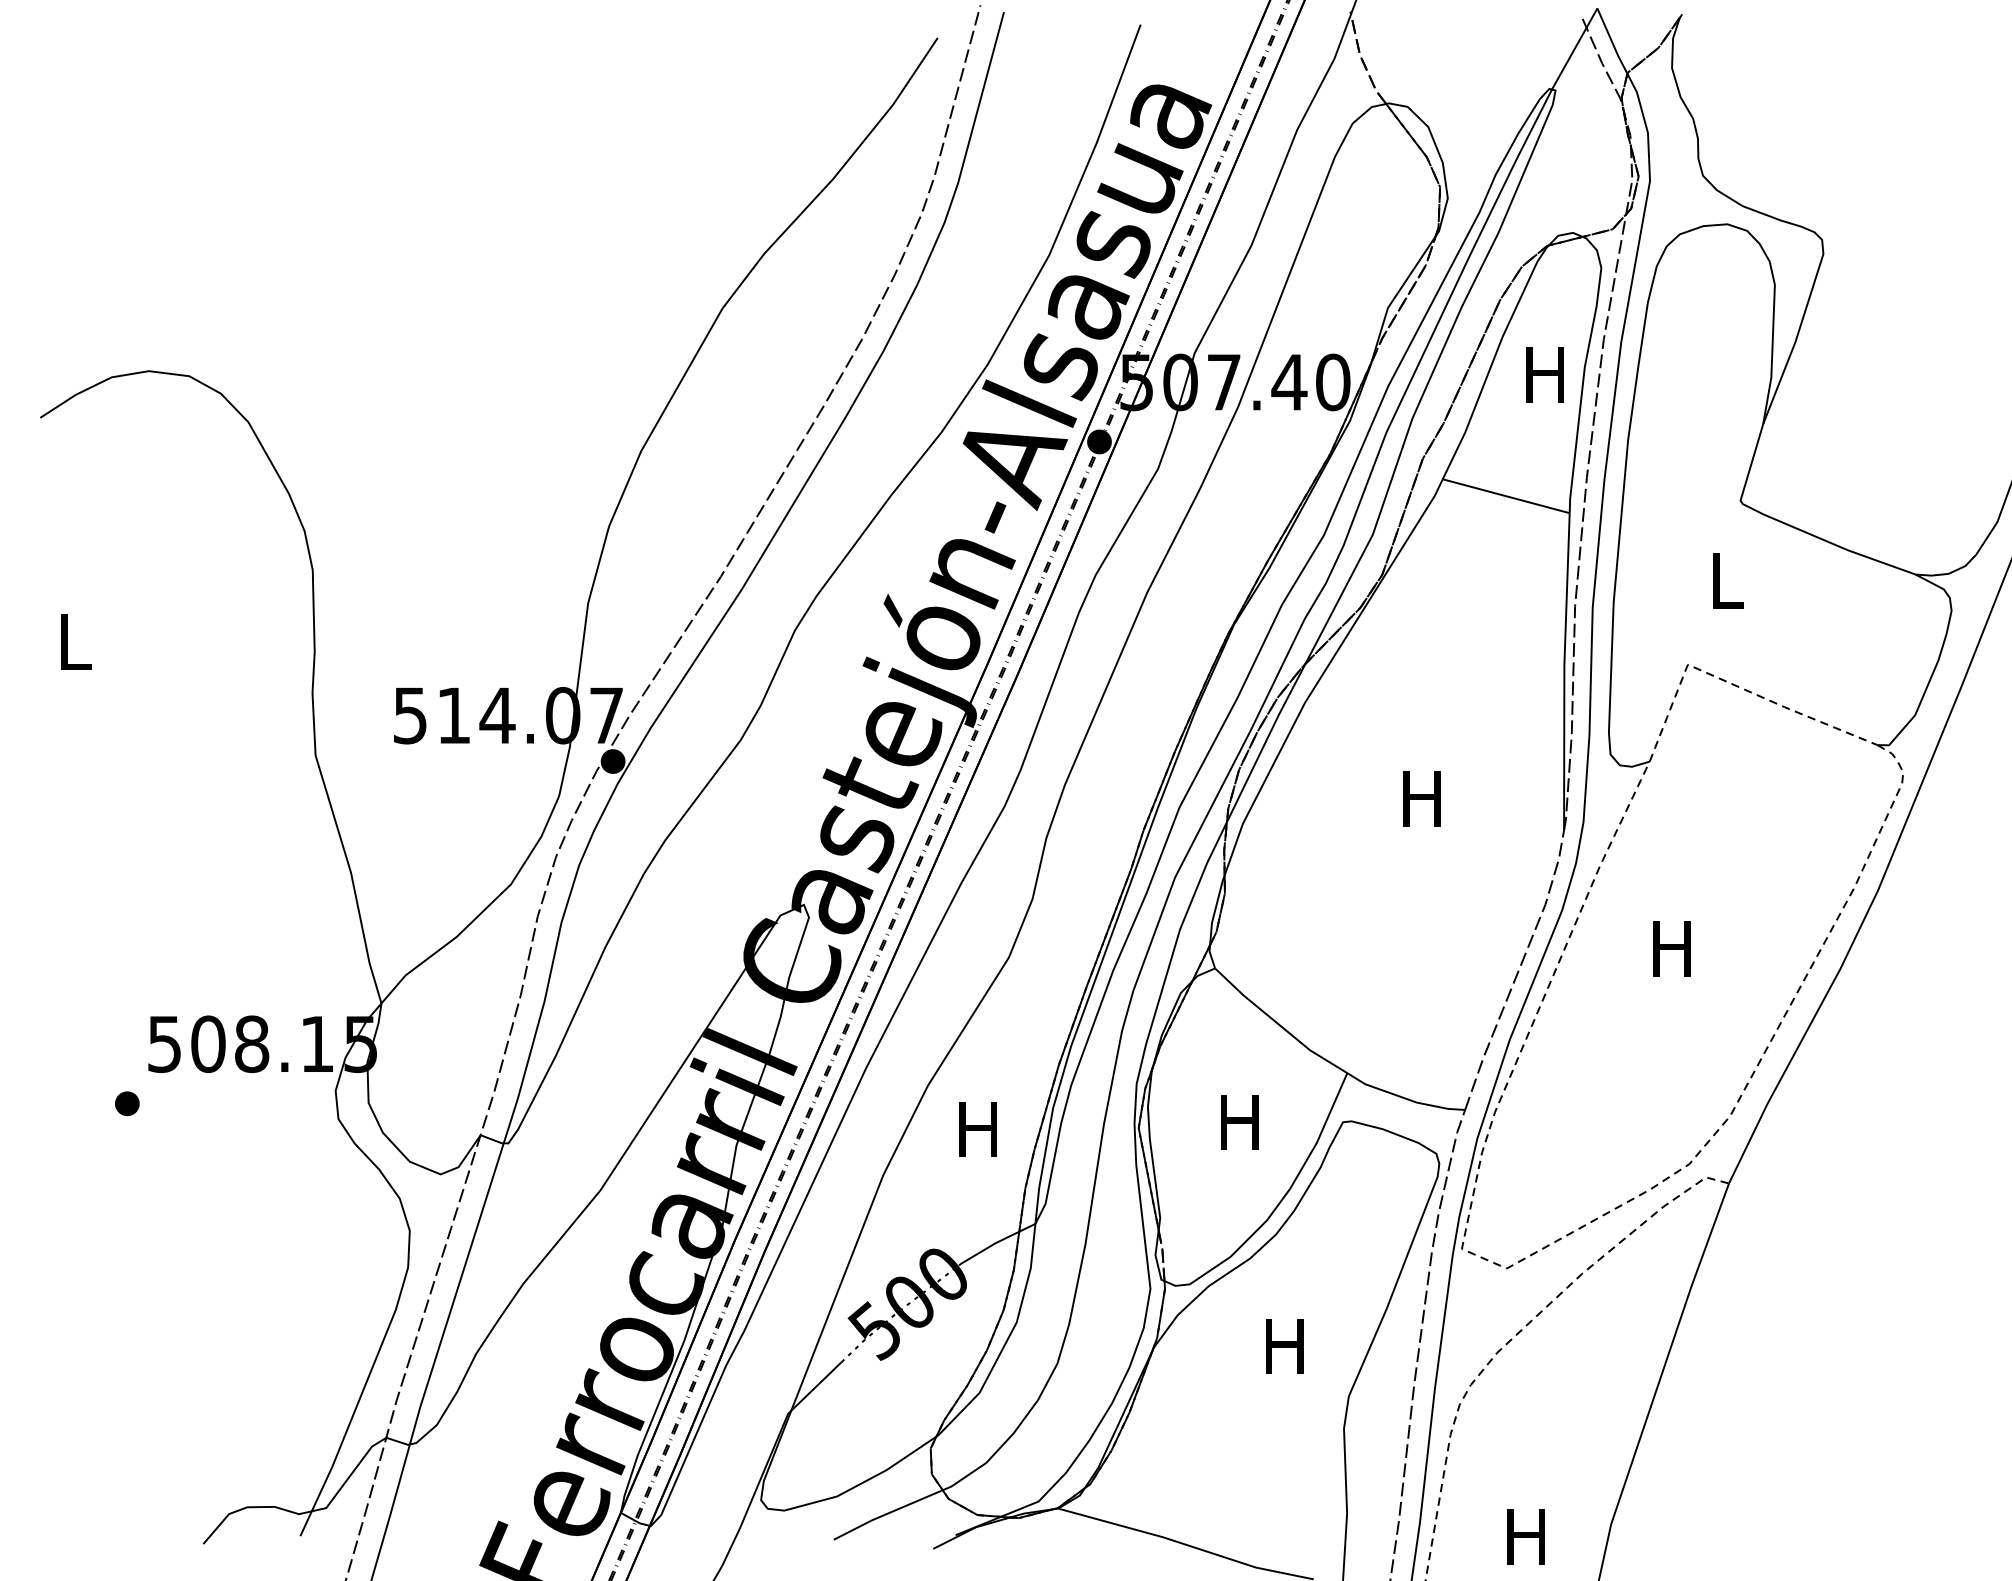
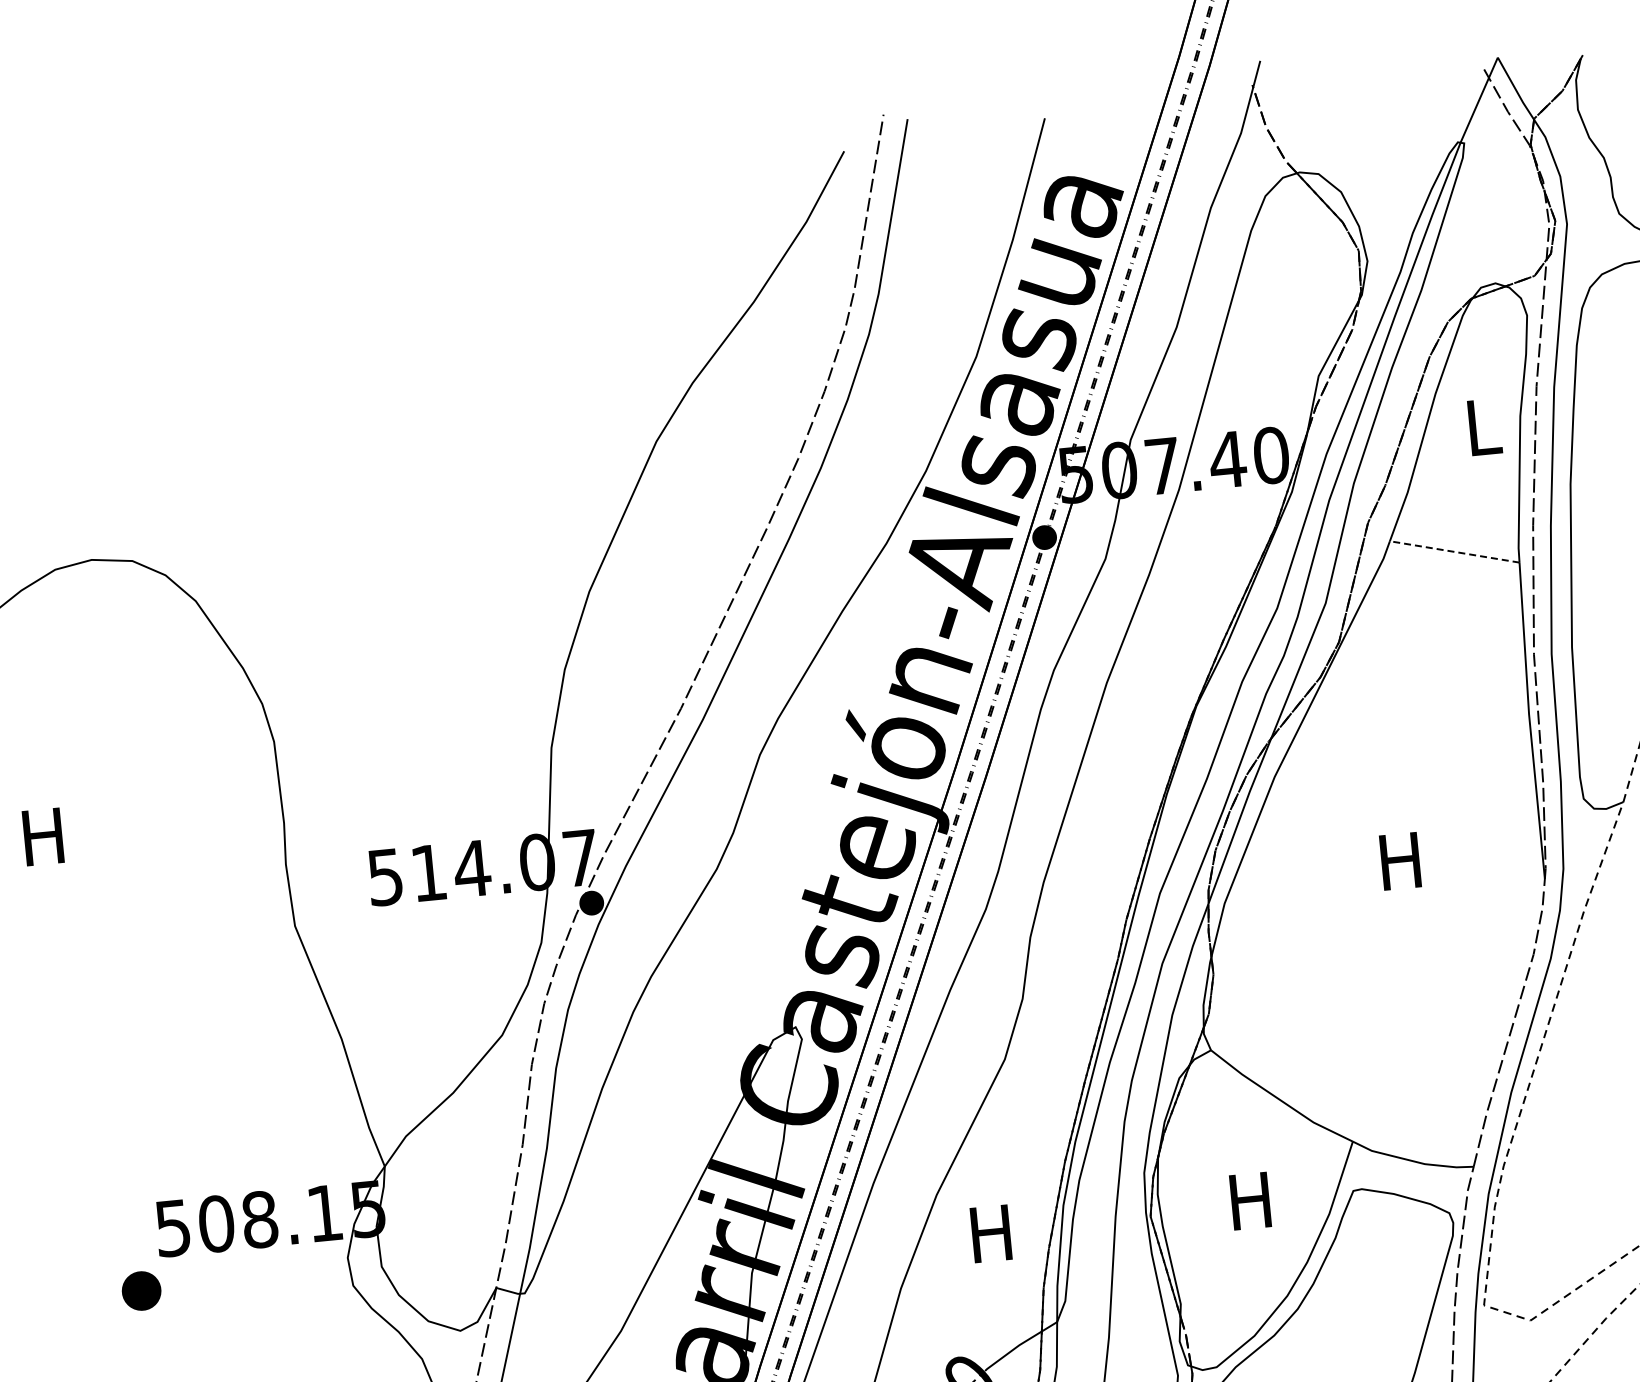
text: (1544, 374) -> (1480, 427), H -> L
line: (1506, 496) -> (1455, 552), solid -> dashed
text: (73, 641) -> (42, 836), L -> H
part: (127, 1103) -> (141, 1290), size x1.6

